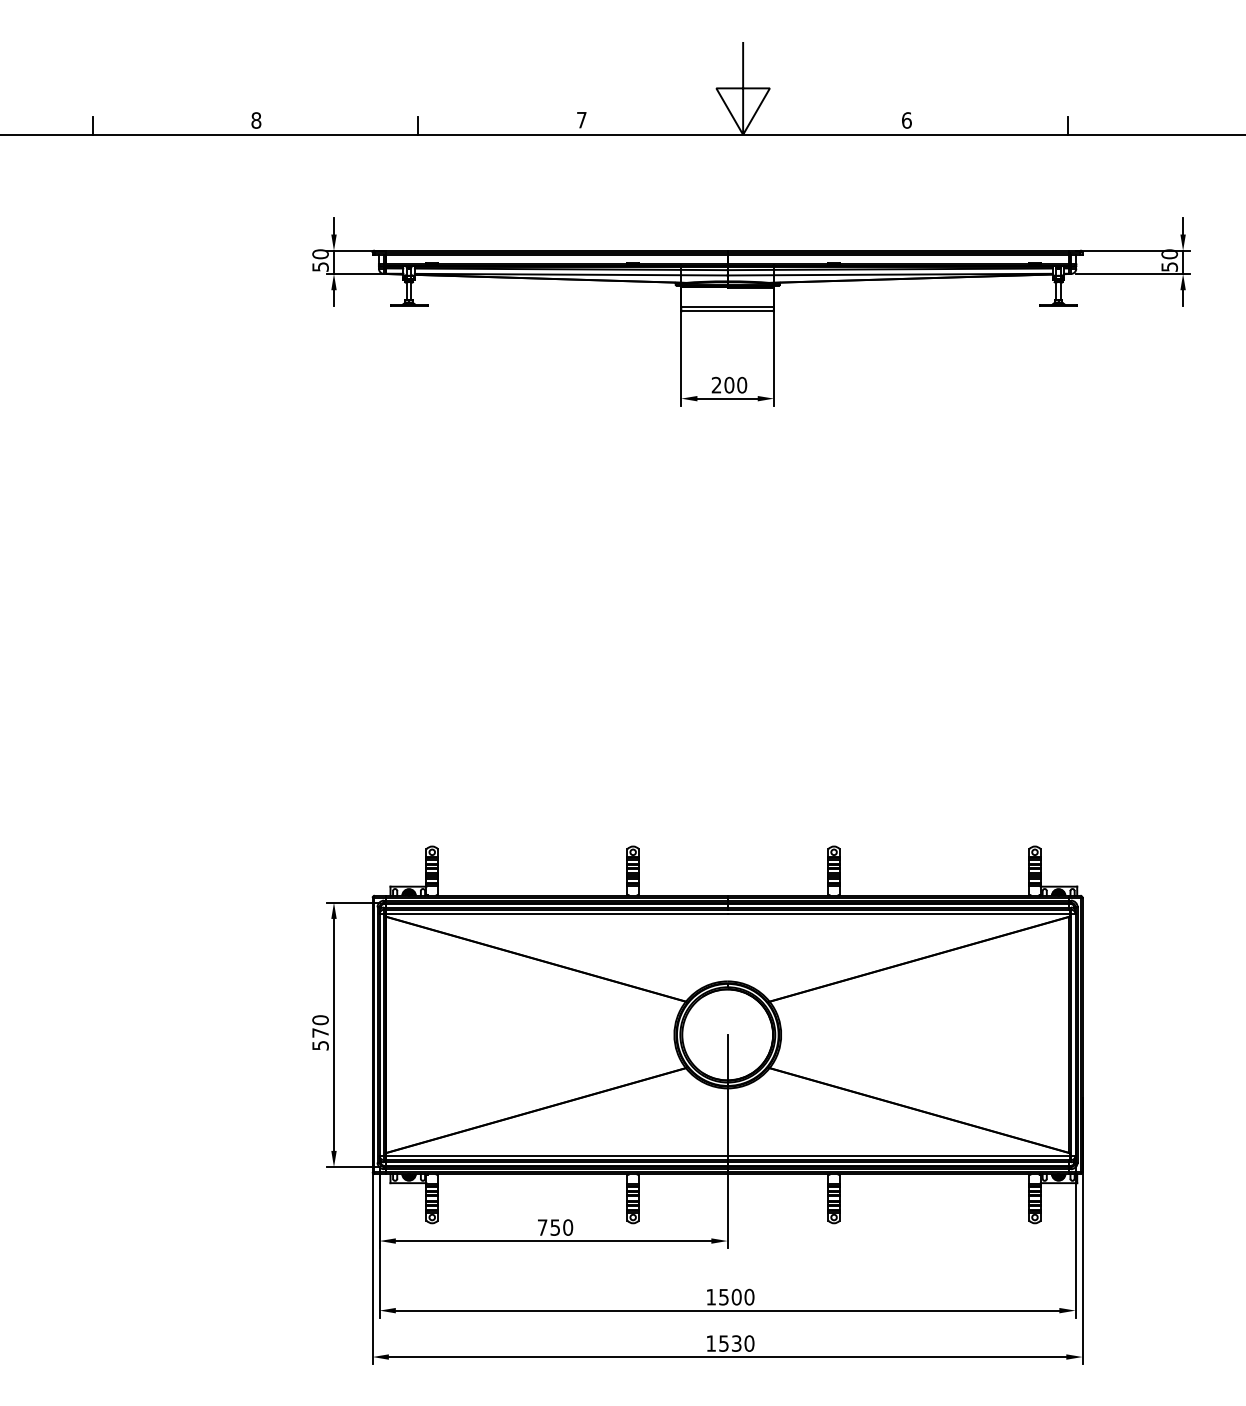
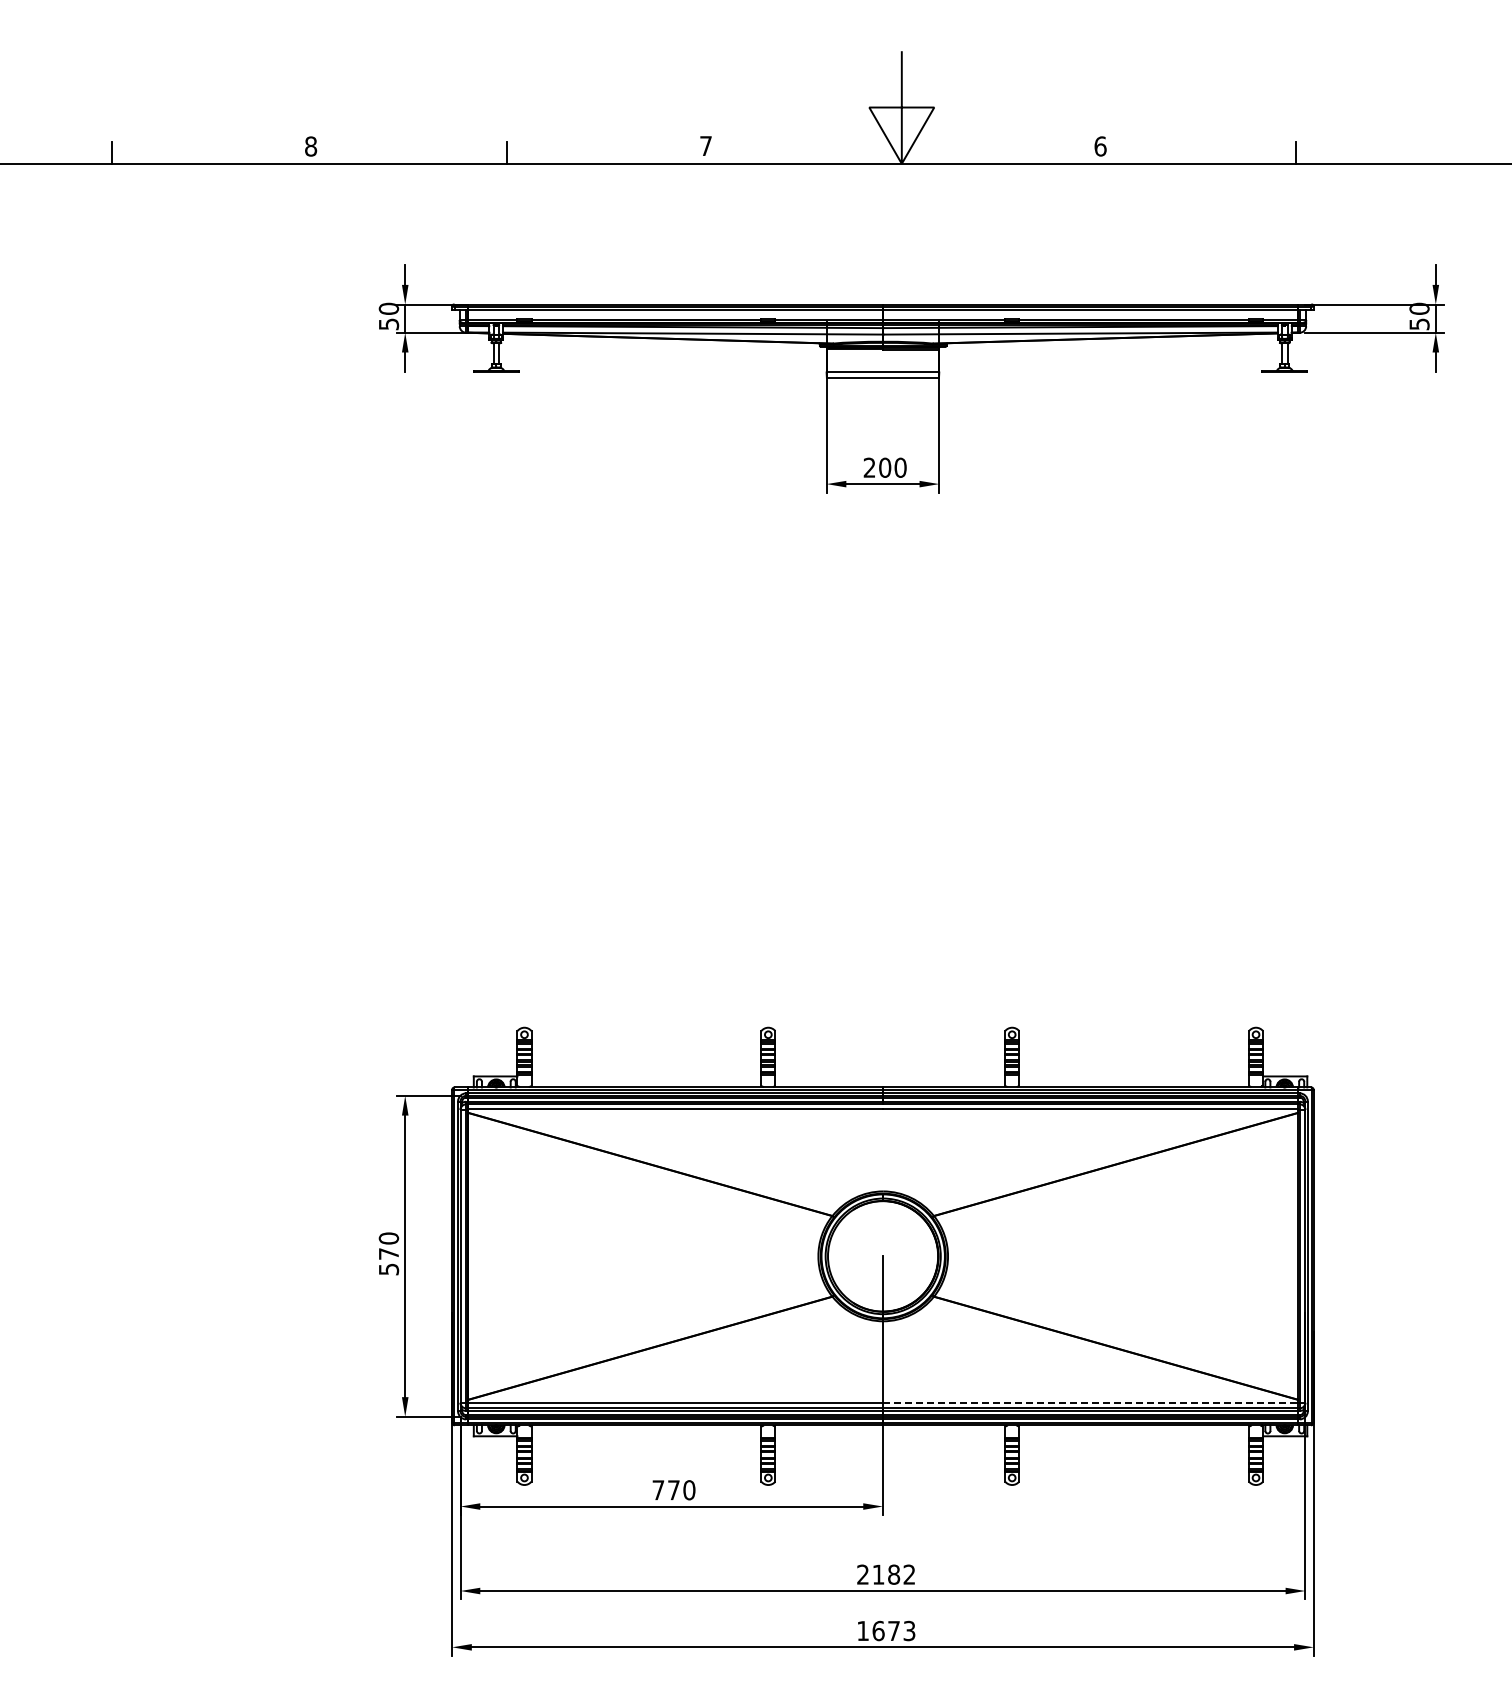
line: (898, 1156) -> (1090, 1403), solid -> dashed
text: (555, 1227) -> (673, 1490), 750 -> 770
text: (730, 1297) -> (886, 1574), 1500 -> 2182
text: (736, 1343) -> (893, 1630), 1530 -> 1673

